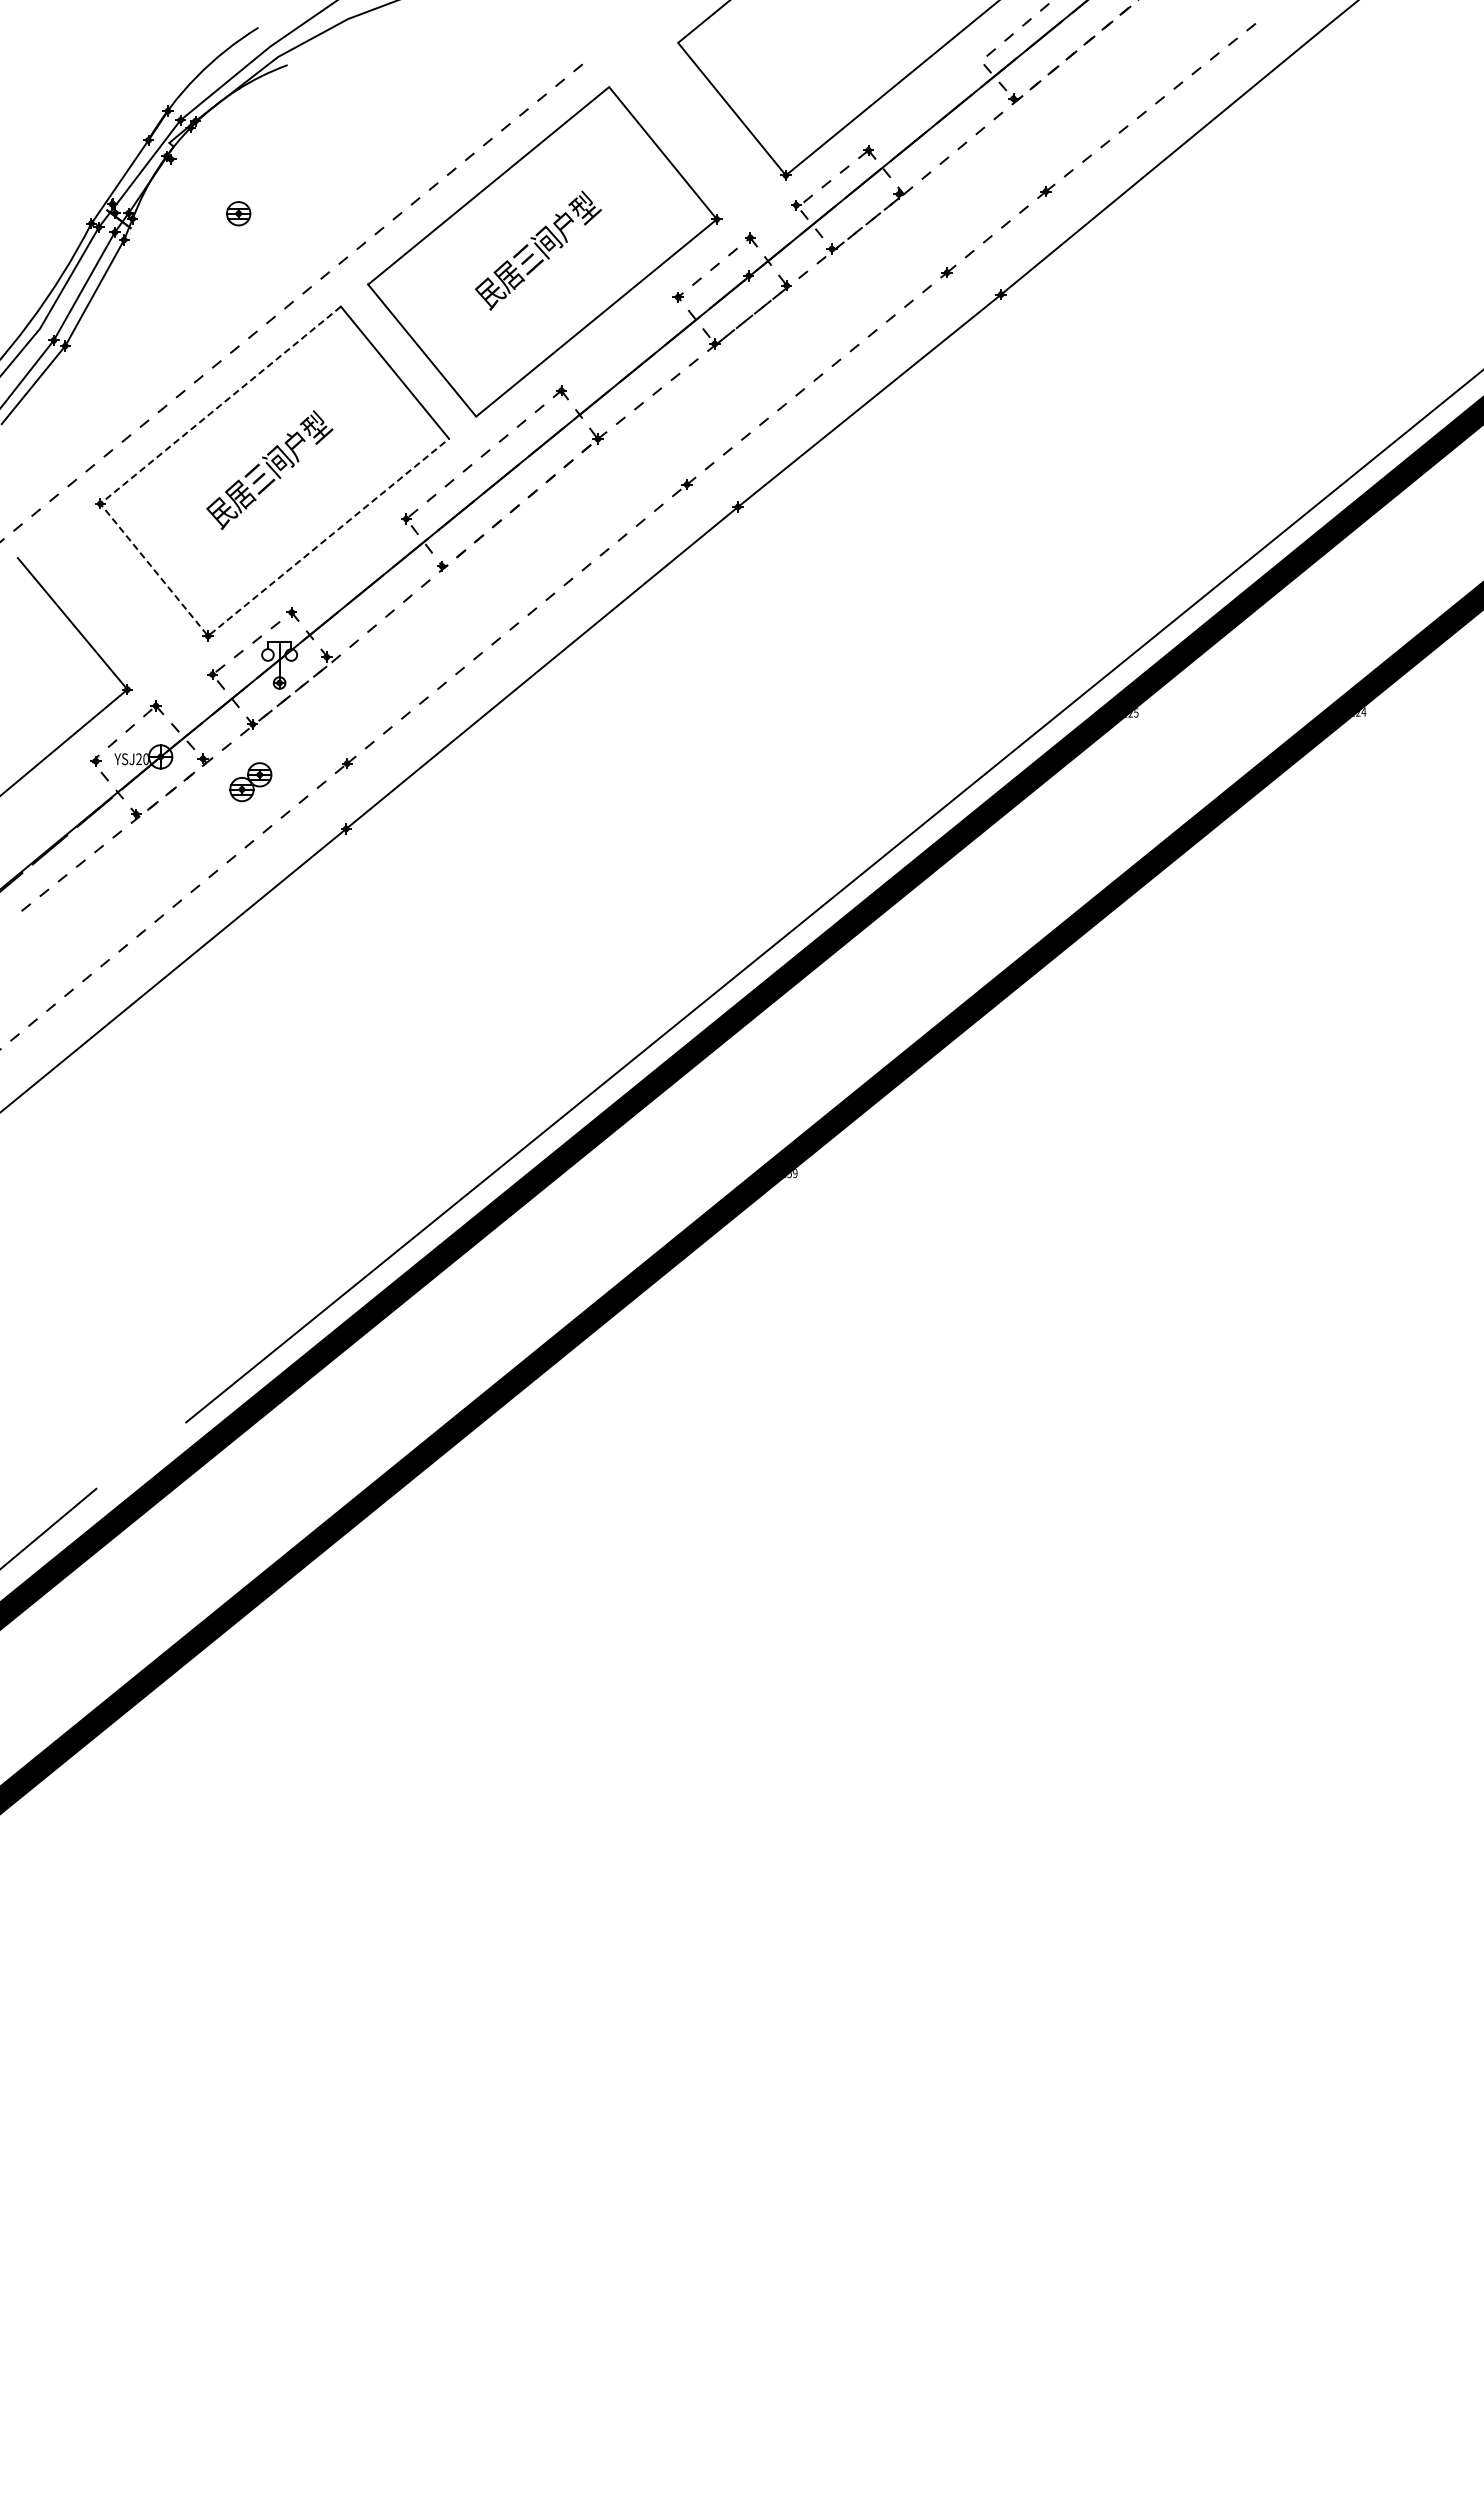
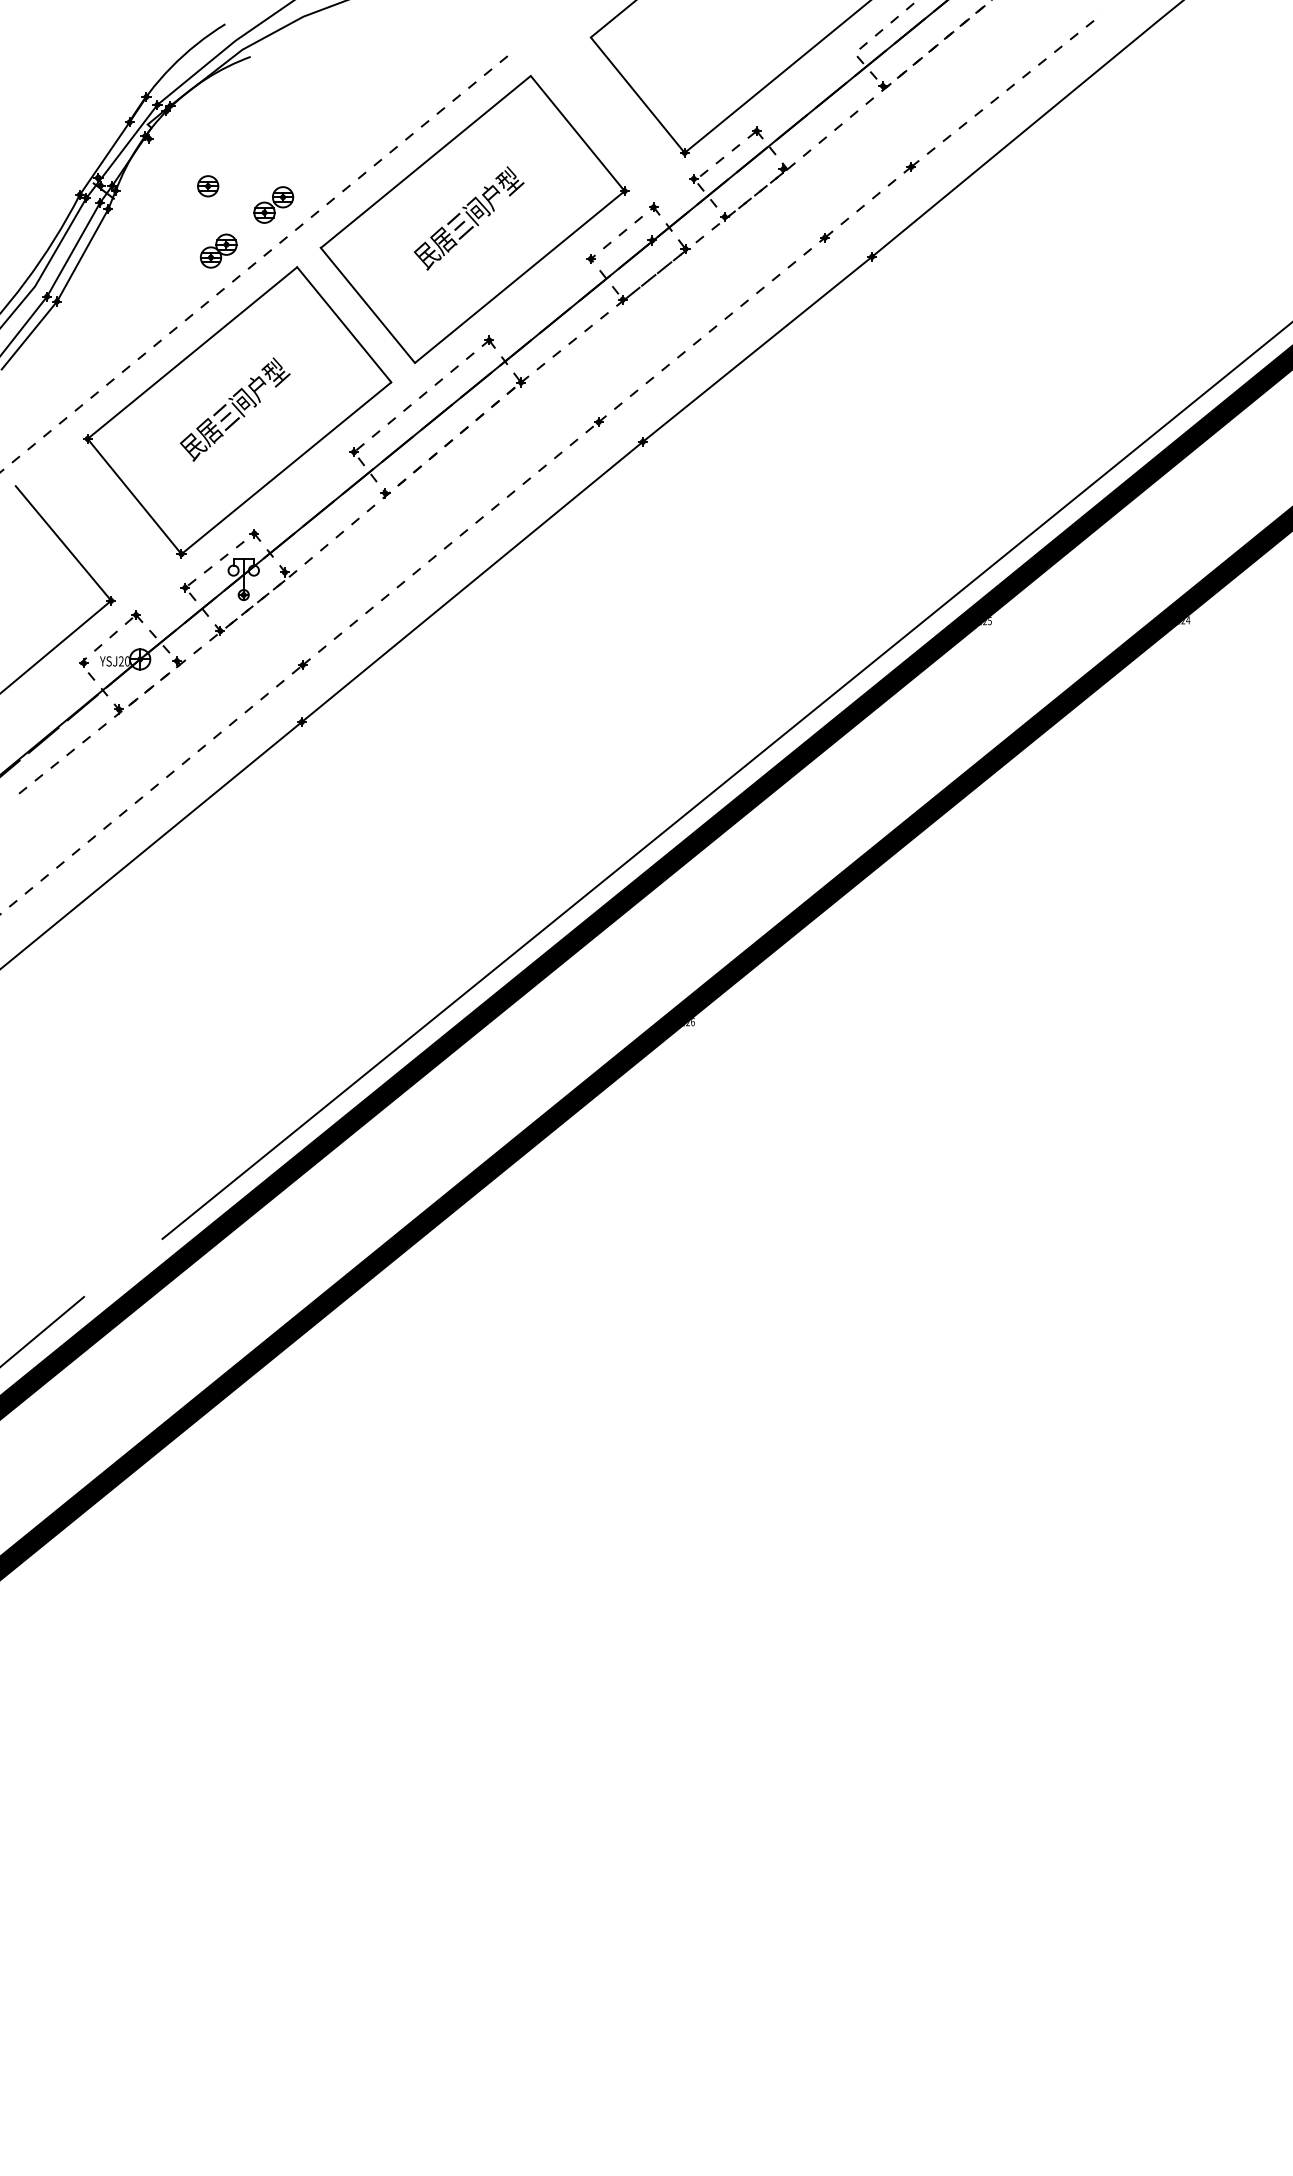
part: (313, 234) -> (273, 204), added
line: (154, 570) -> (134, 497), dashed -> solid
part: (250, 782) -> (218, 251), moved
text: (792, 1173) -> (690, 1022), gl159 -> gl126

